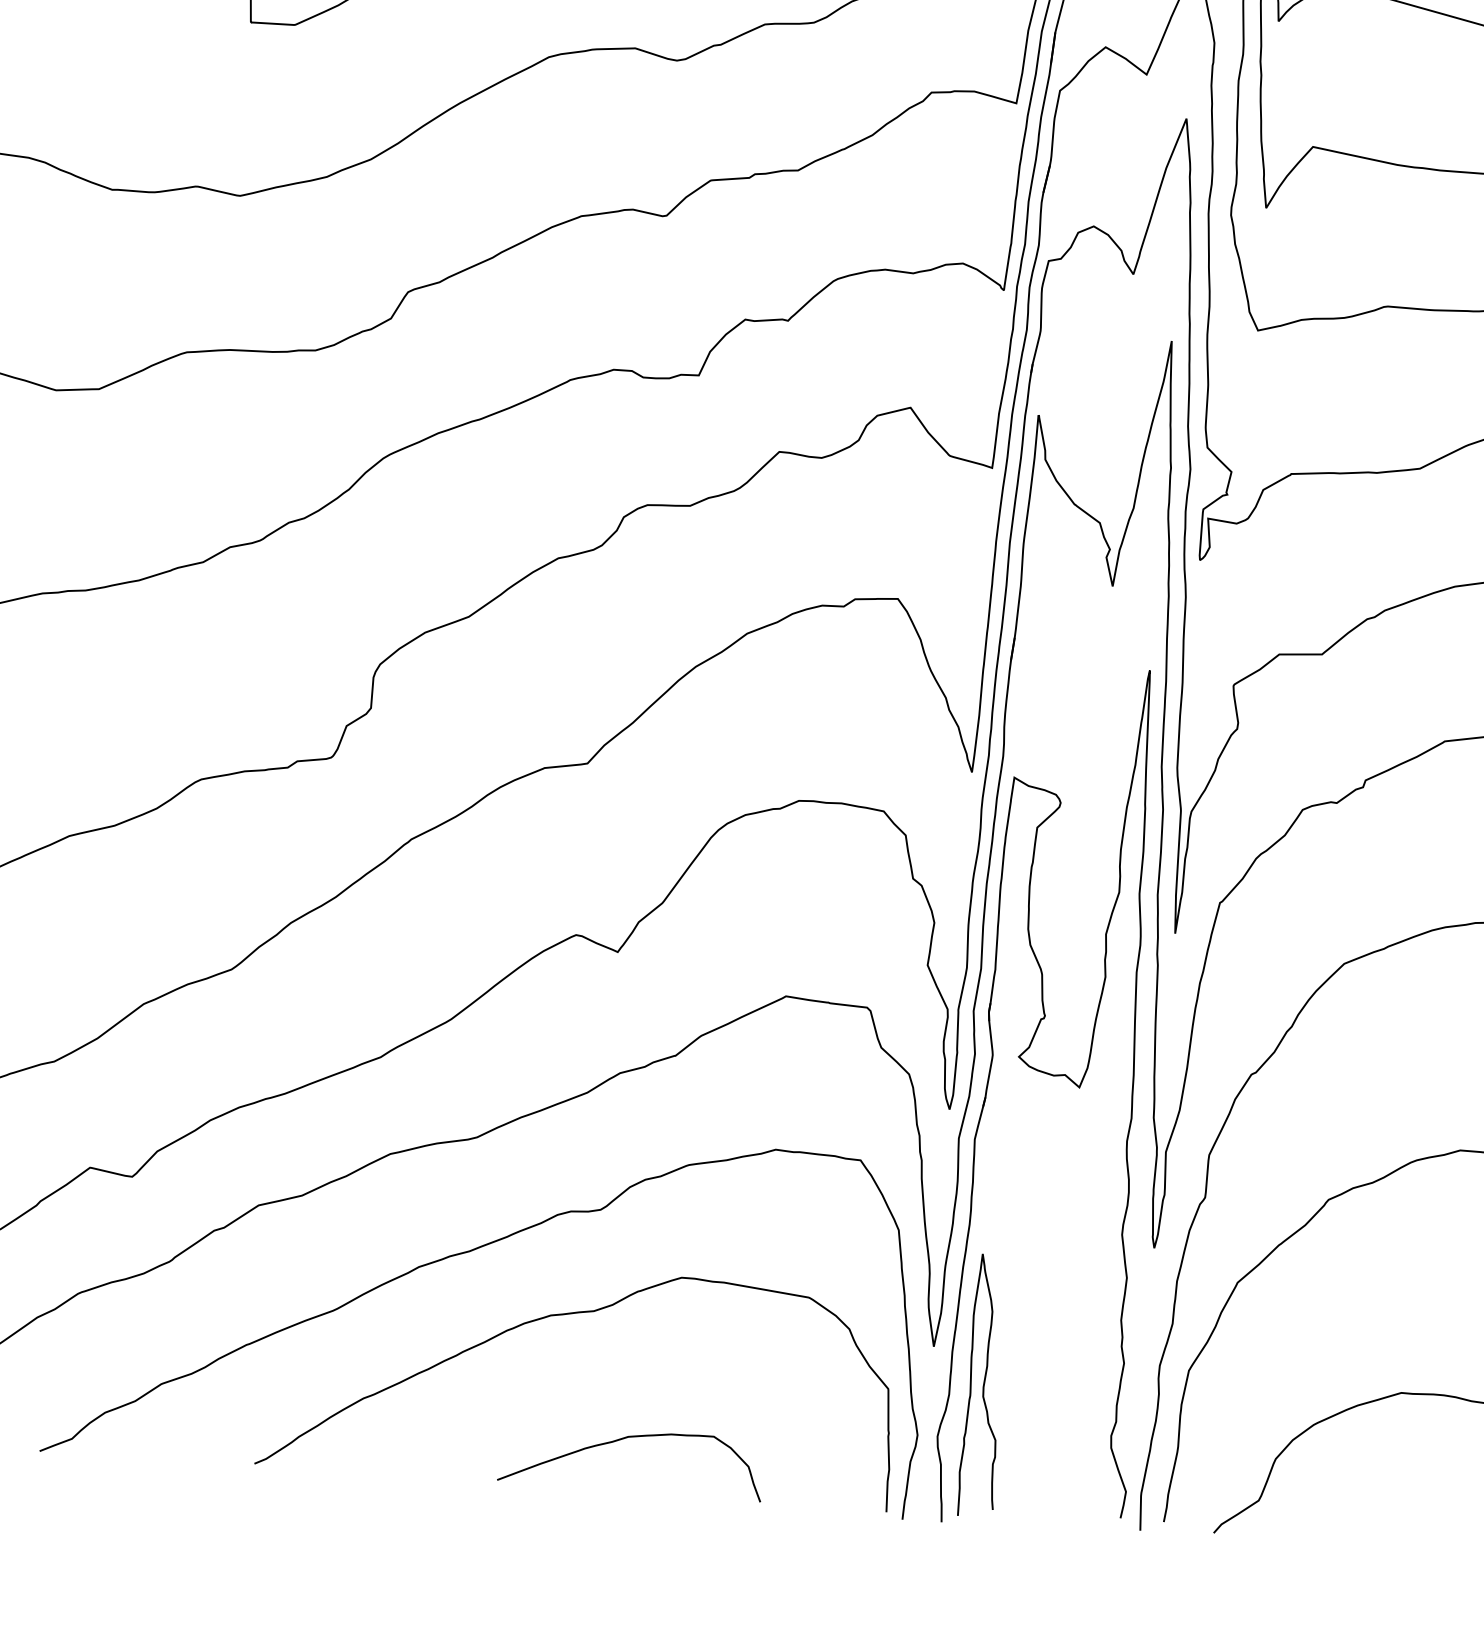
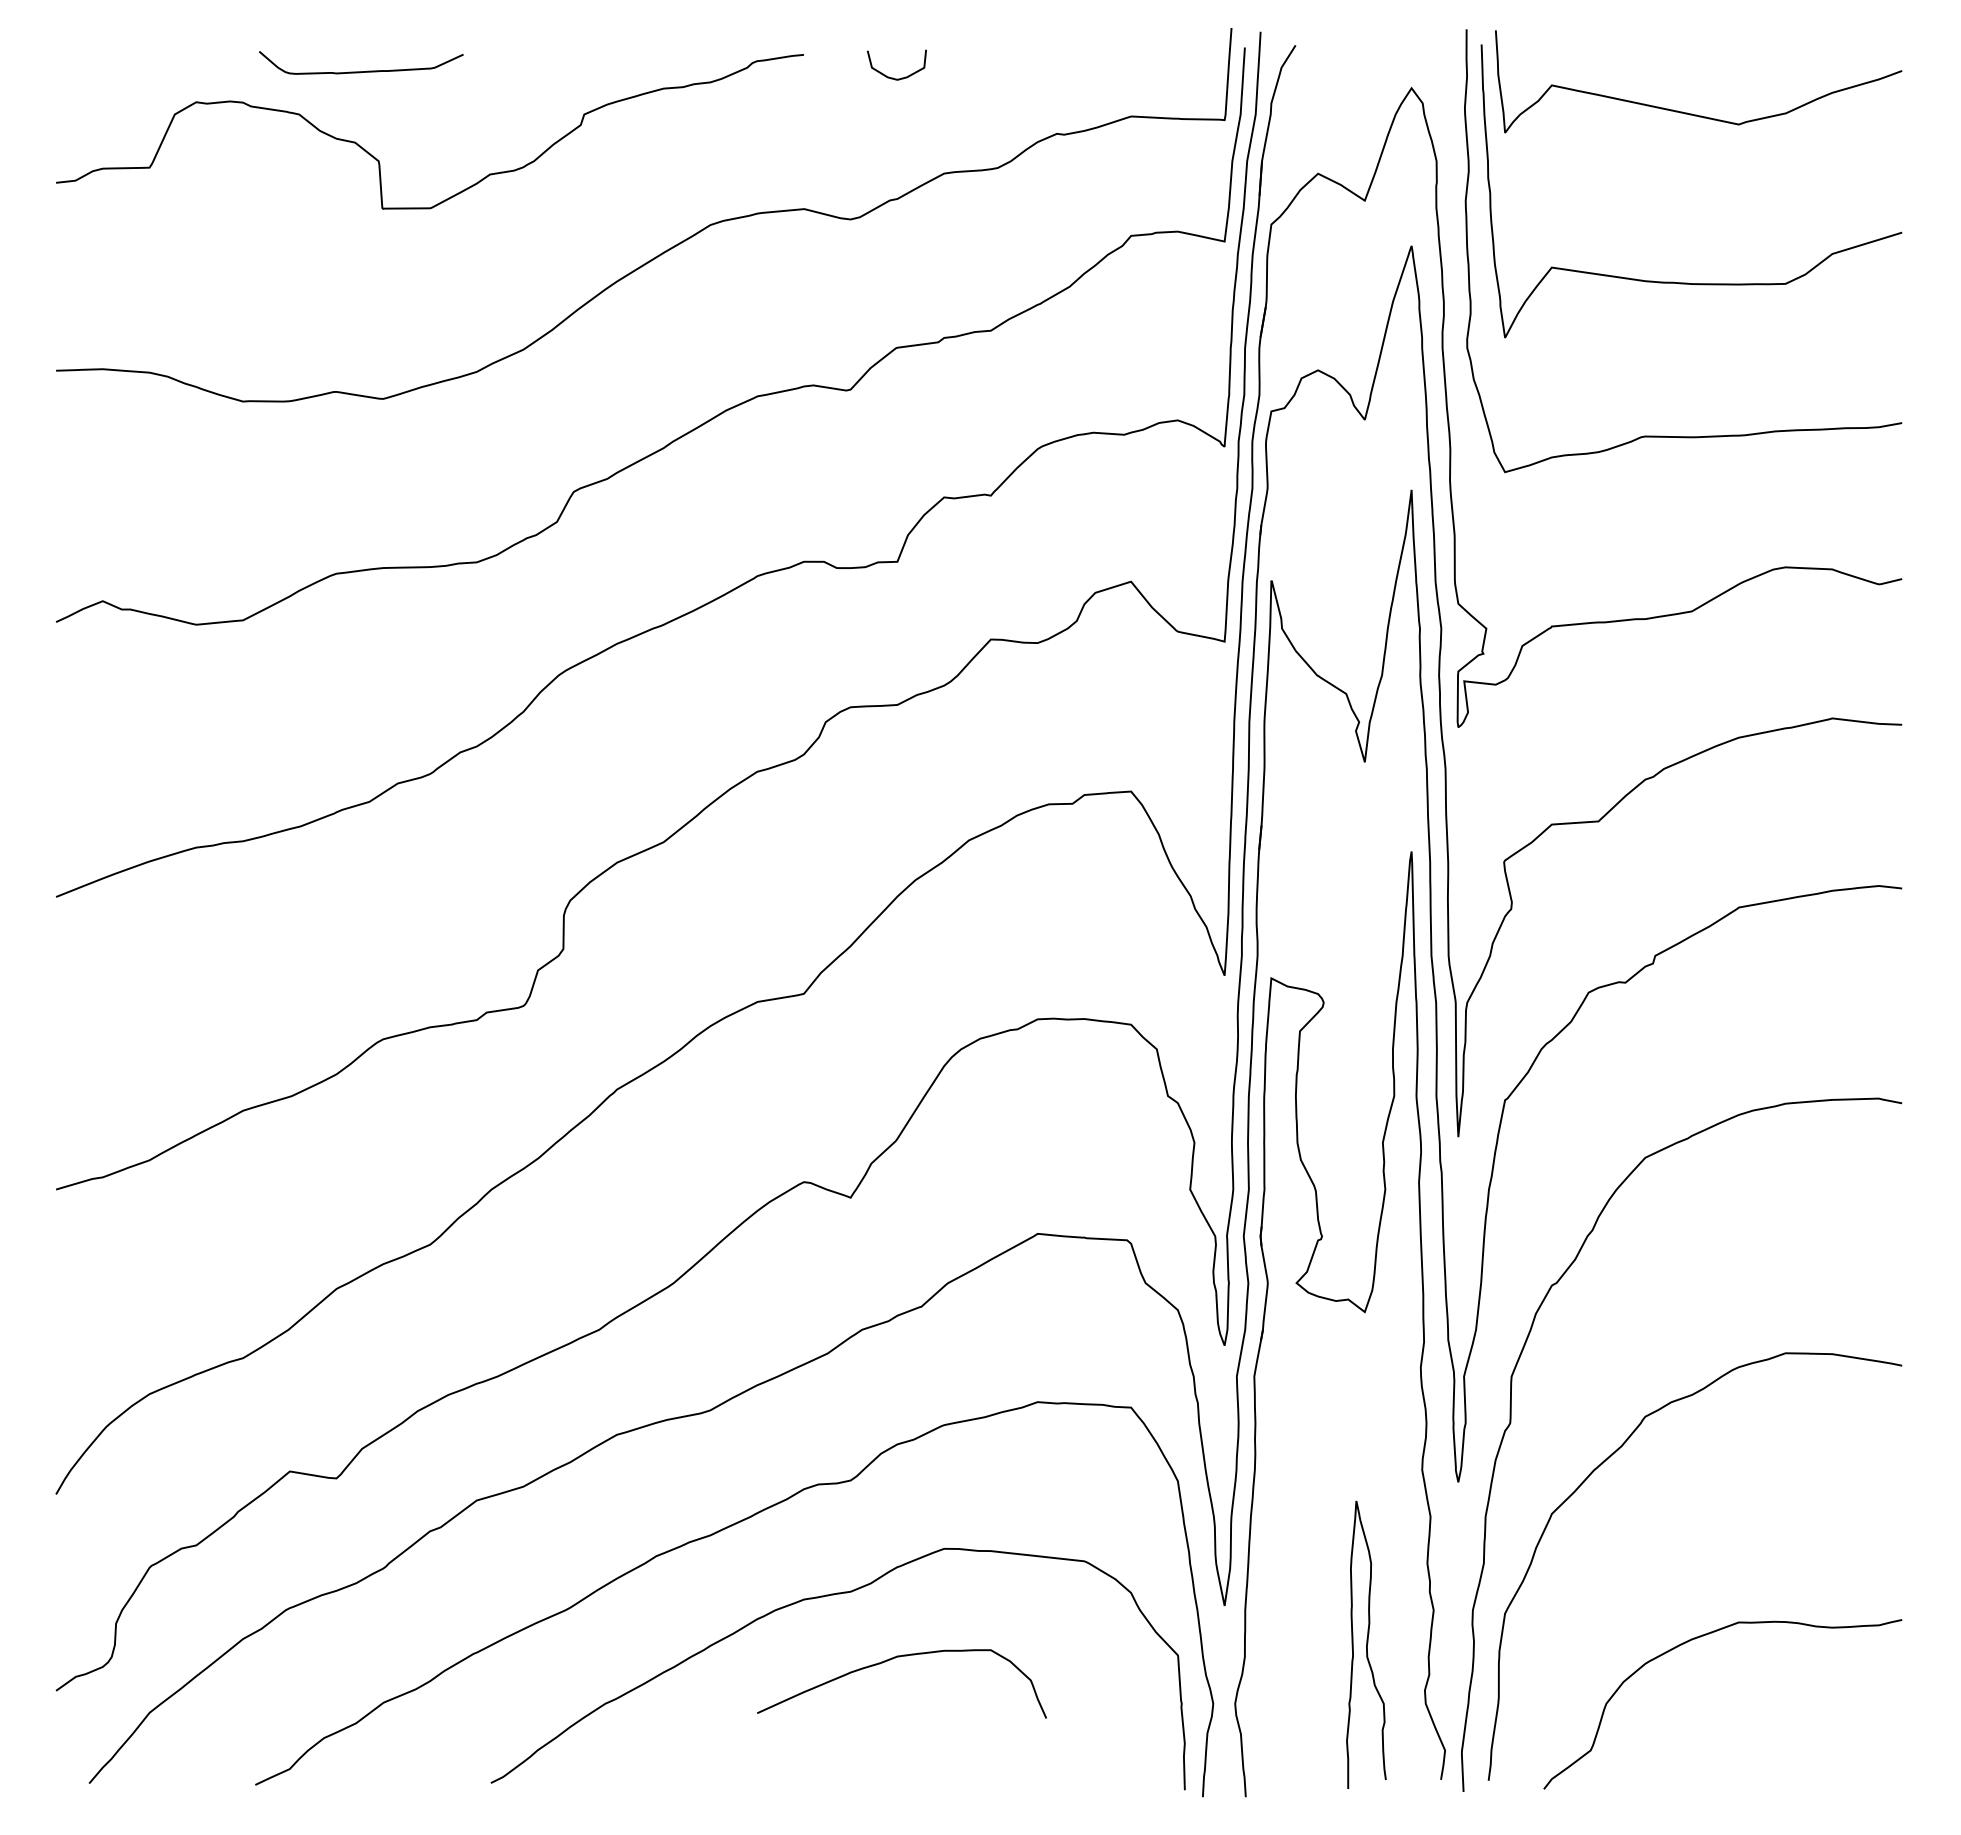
curve: (983, 1385) -> (1366, 1644), moved
curve: (624, 1439) -> (893, 1659), moved

